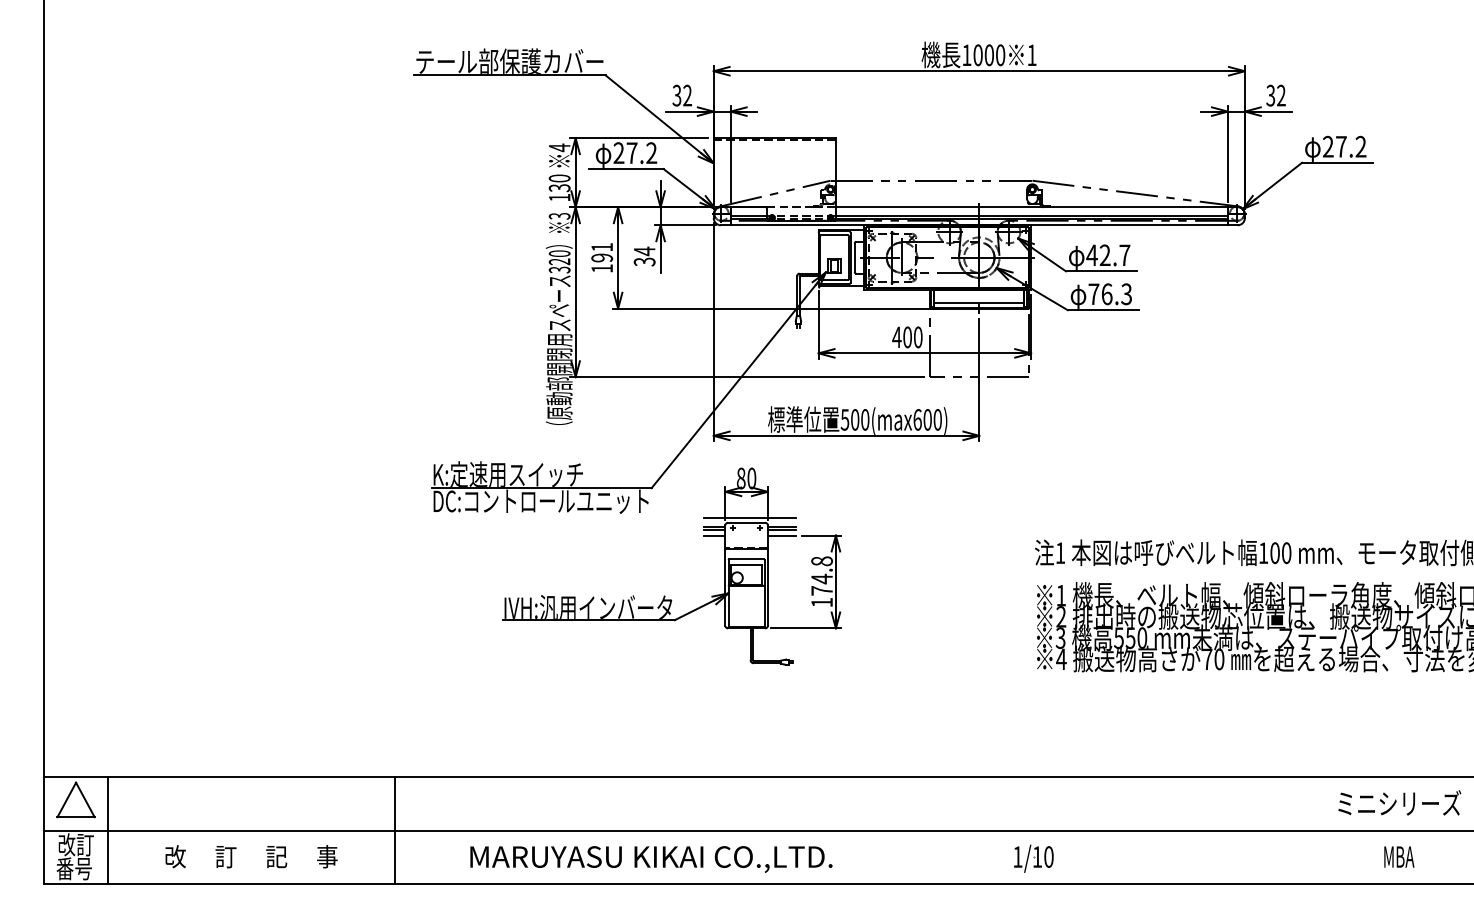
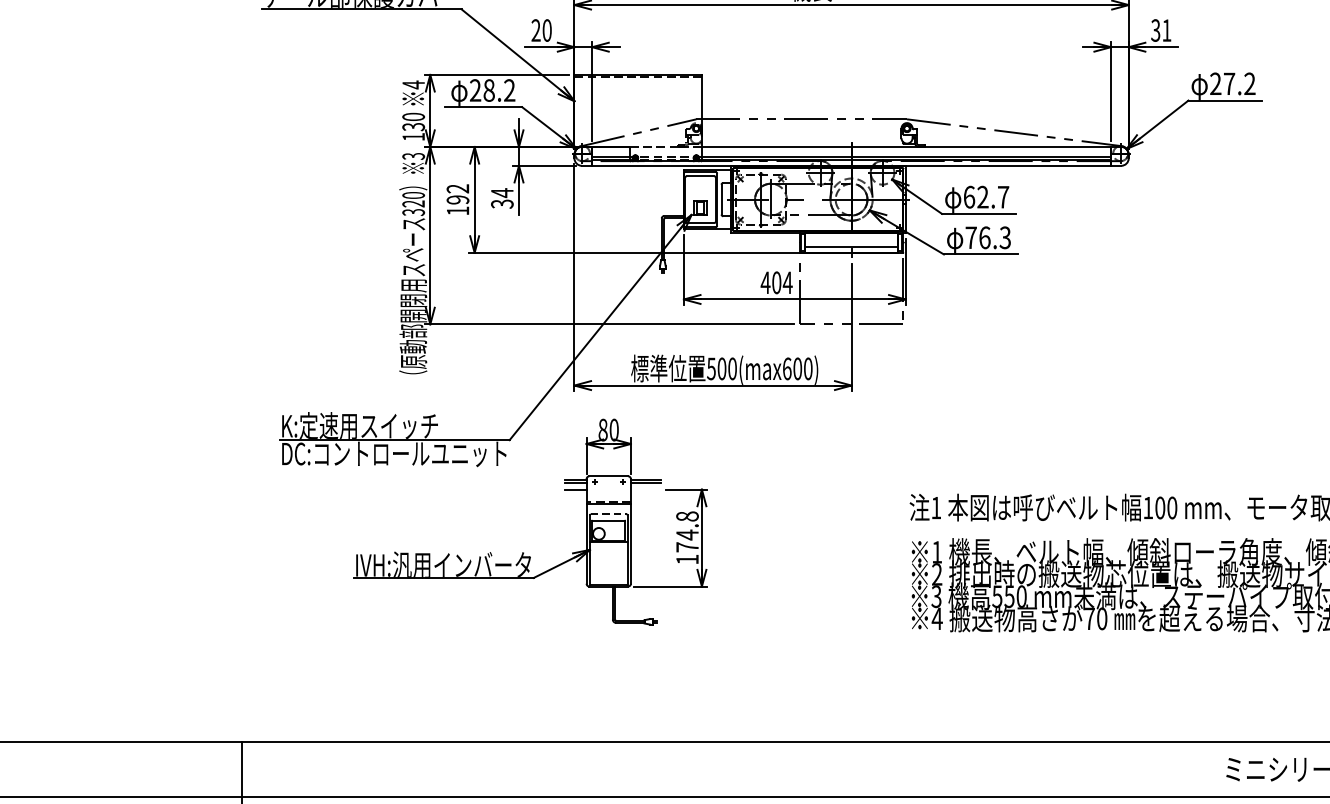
text: (681, 95) -> (540, 30), 32 -> 20
text: (1281, 95) -> (1166, 30), 32 -> 31
text: (631, 153) -> (488, 90), 27.2 -> 28.2
text: (601, 247) -> (457, 189), 191 -> 192
text: (1091, 255) -> (968, 197), 42.7 -> 62.7
text: (917, 337) -> (787, 282), 400 -> 404
line: (750, 517) -> (612, 470), removed
line: (781, 535) -> (645, 489), removed
line: (747, 559) -> (609, 514), solid -> dashed

